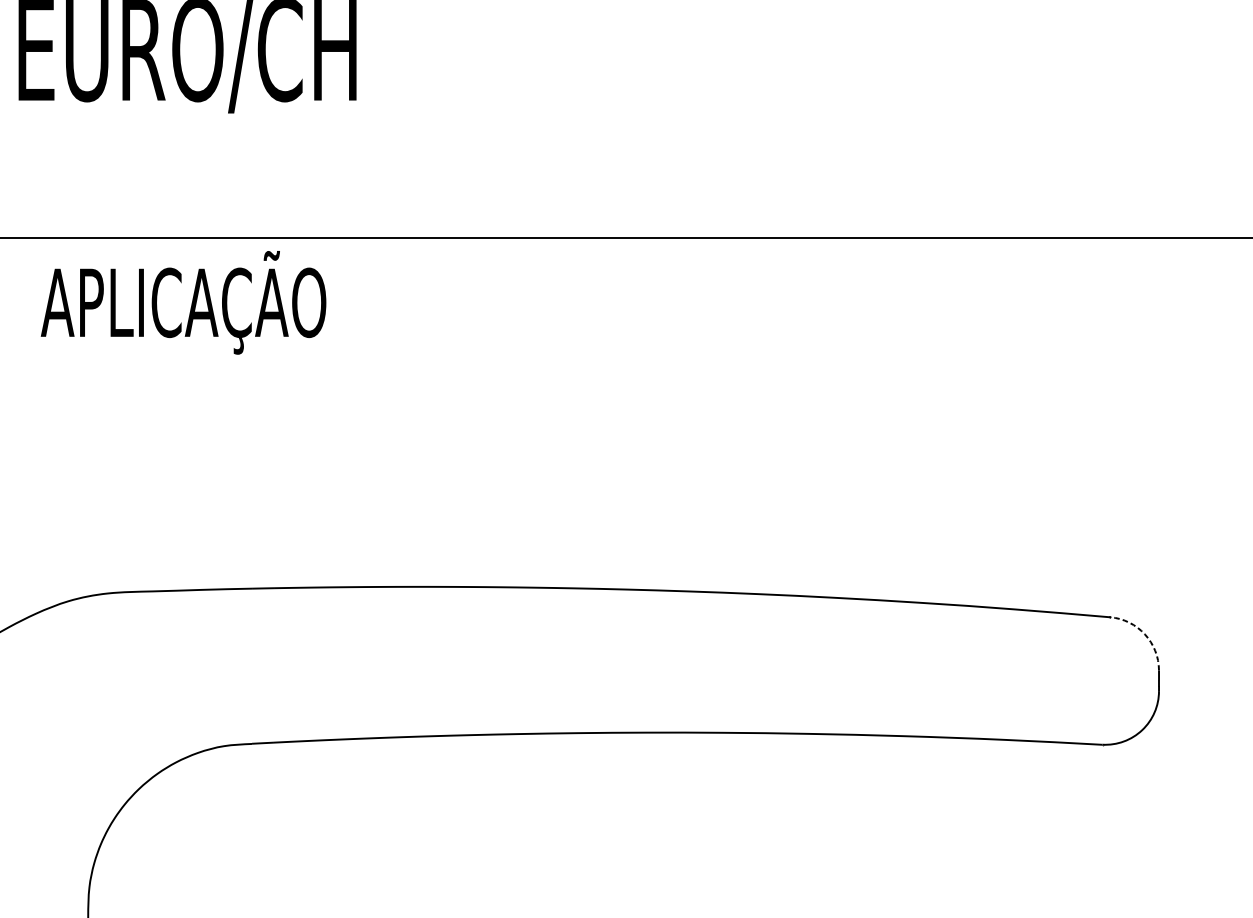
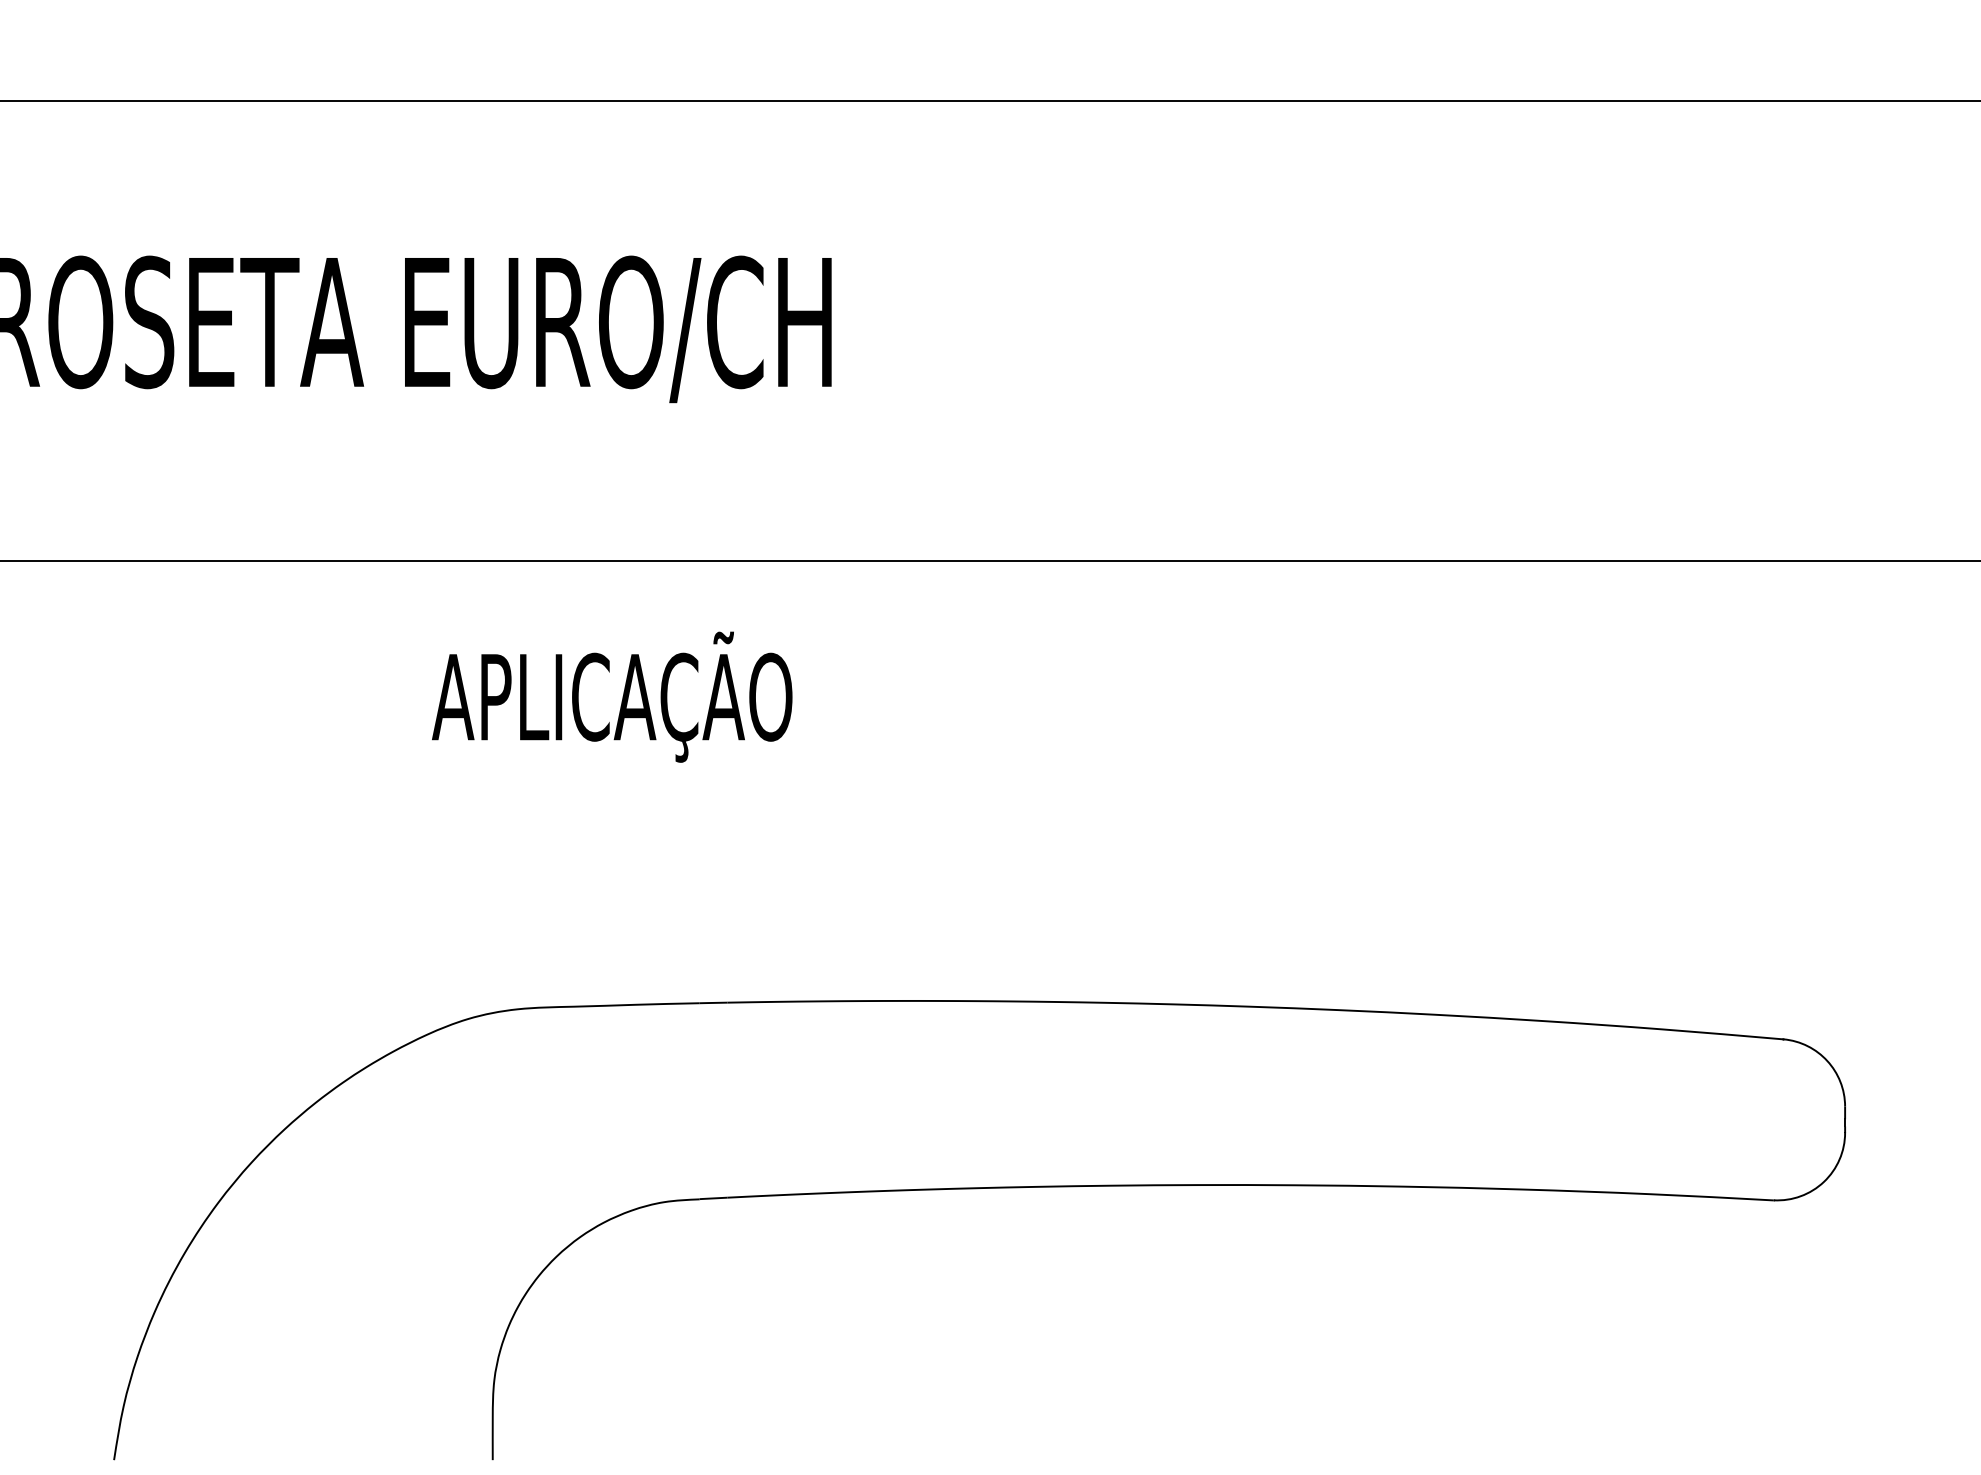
text: (183, 302) -> (612, 696), moved
arc: (1145, 634) -> (1827, 1060), dashed -> solid

